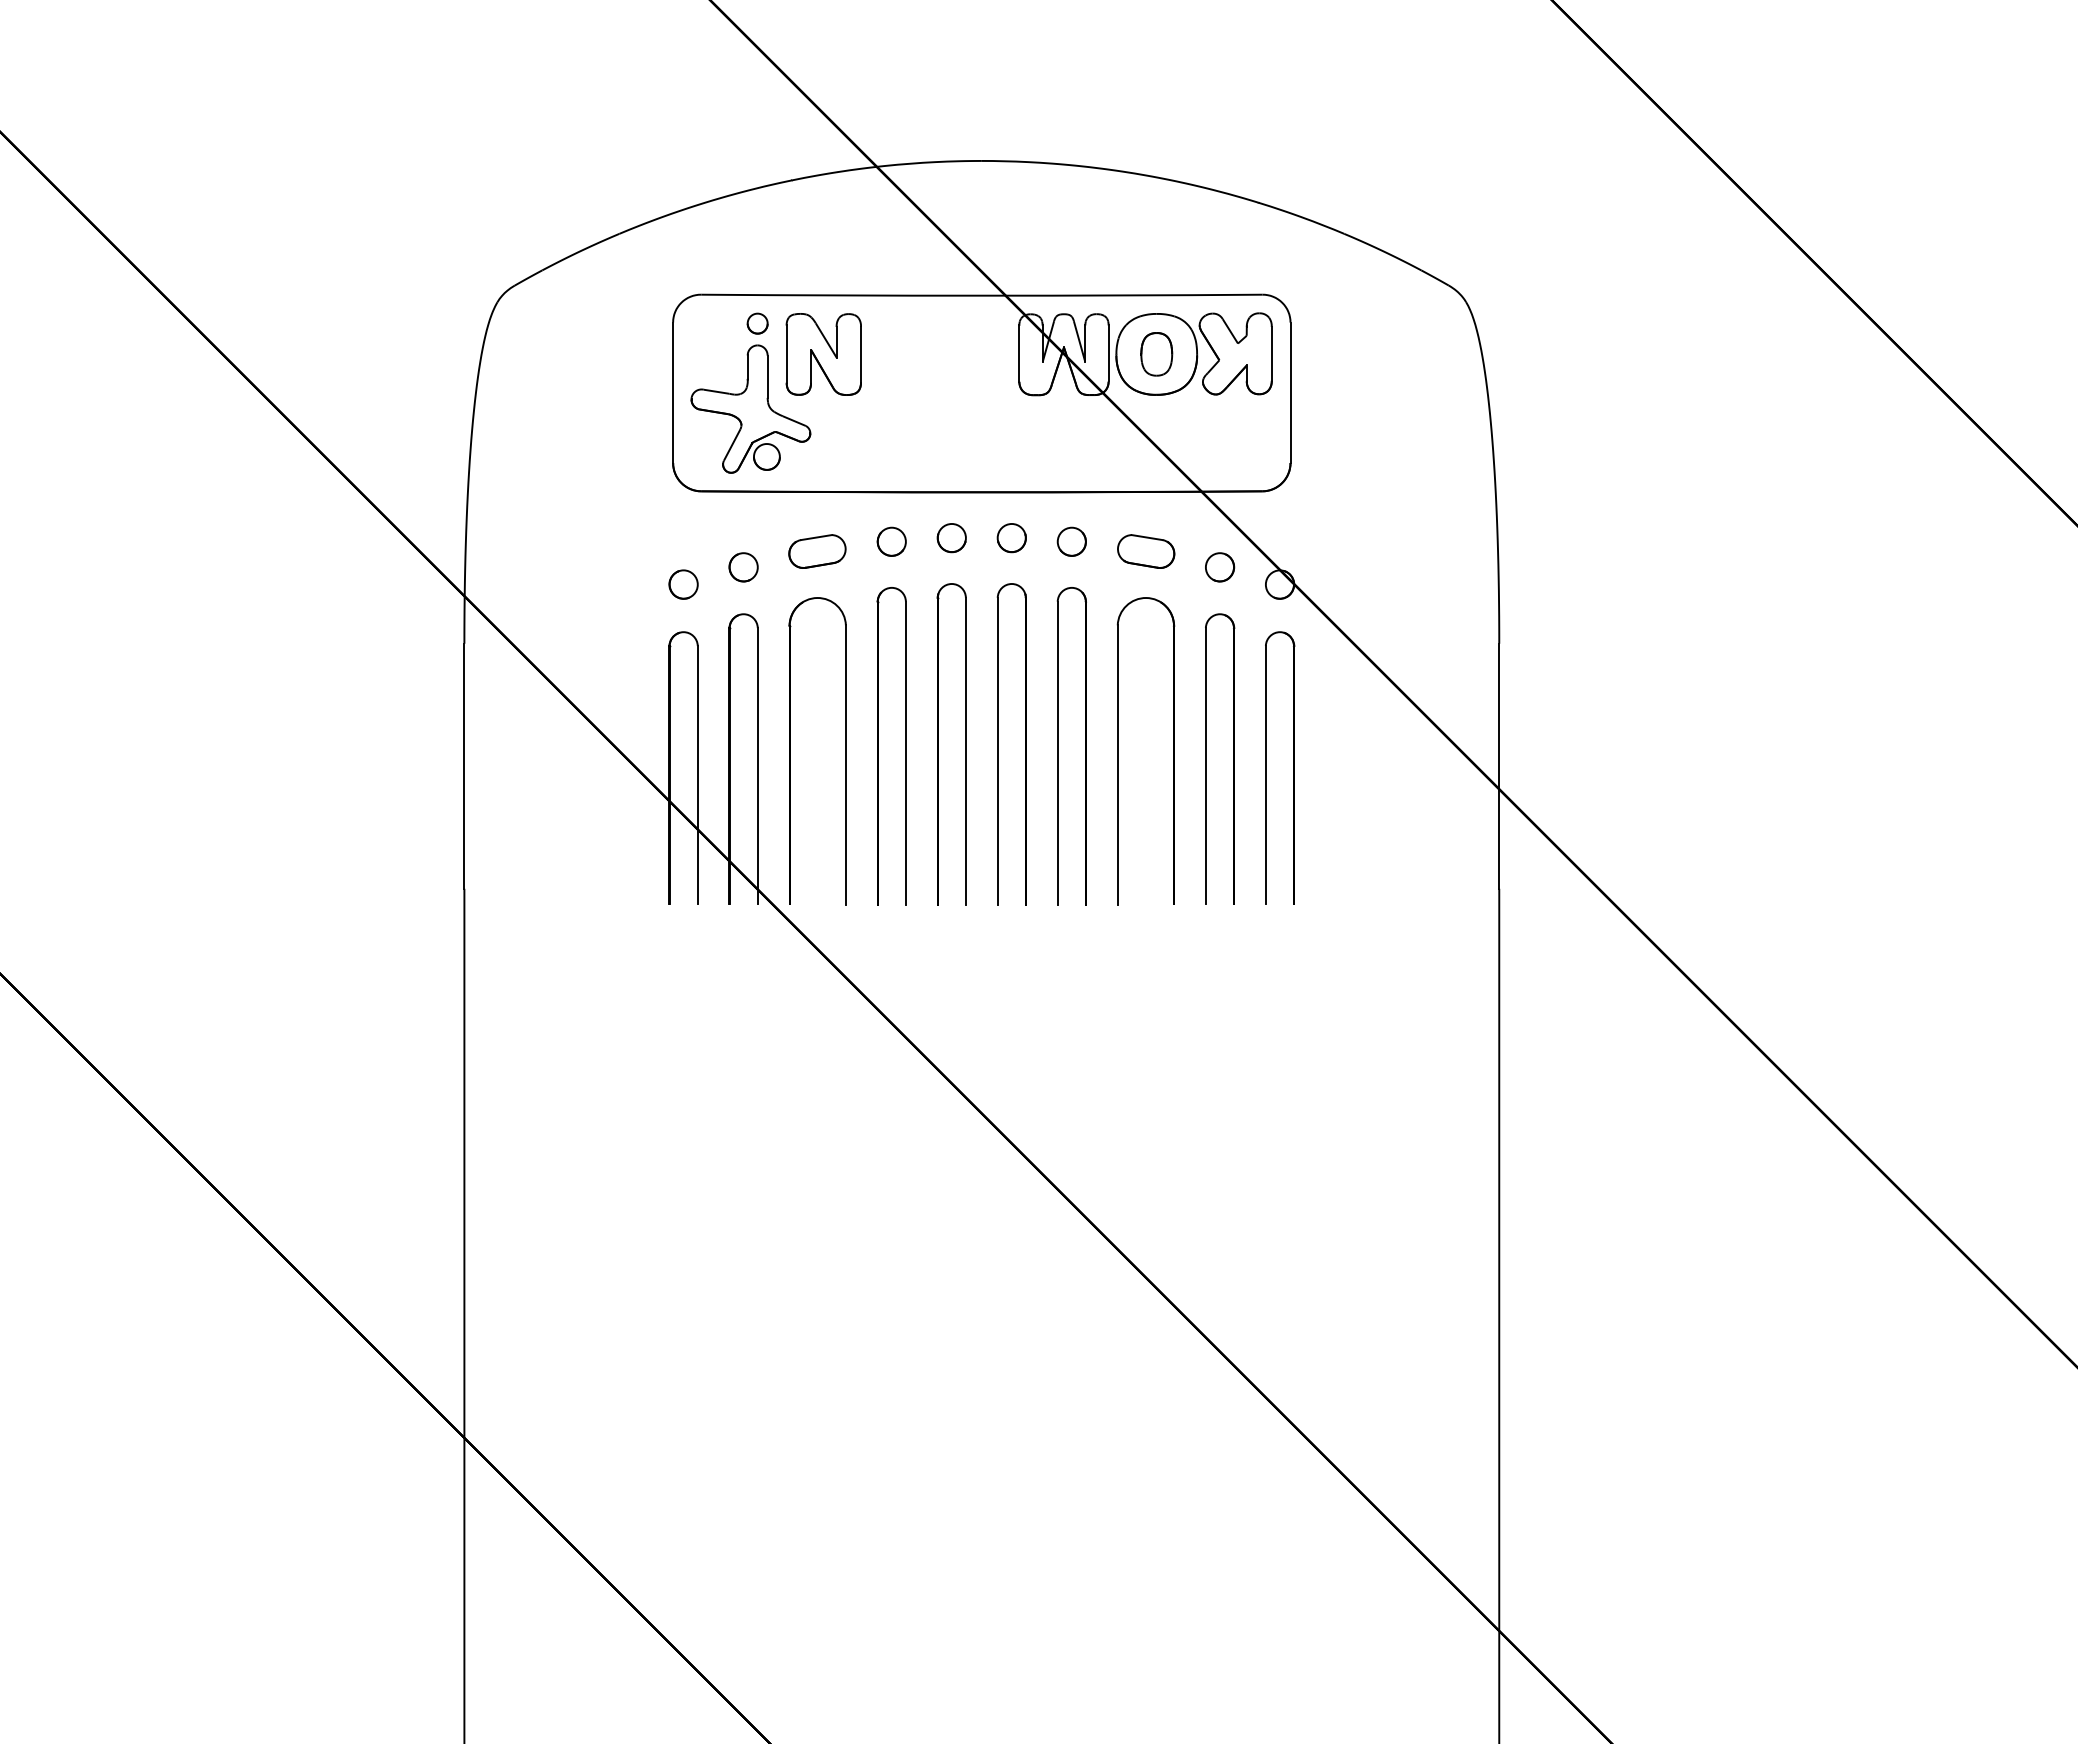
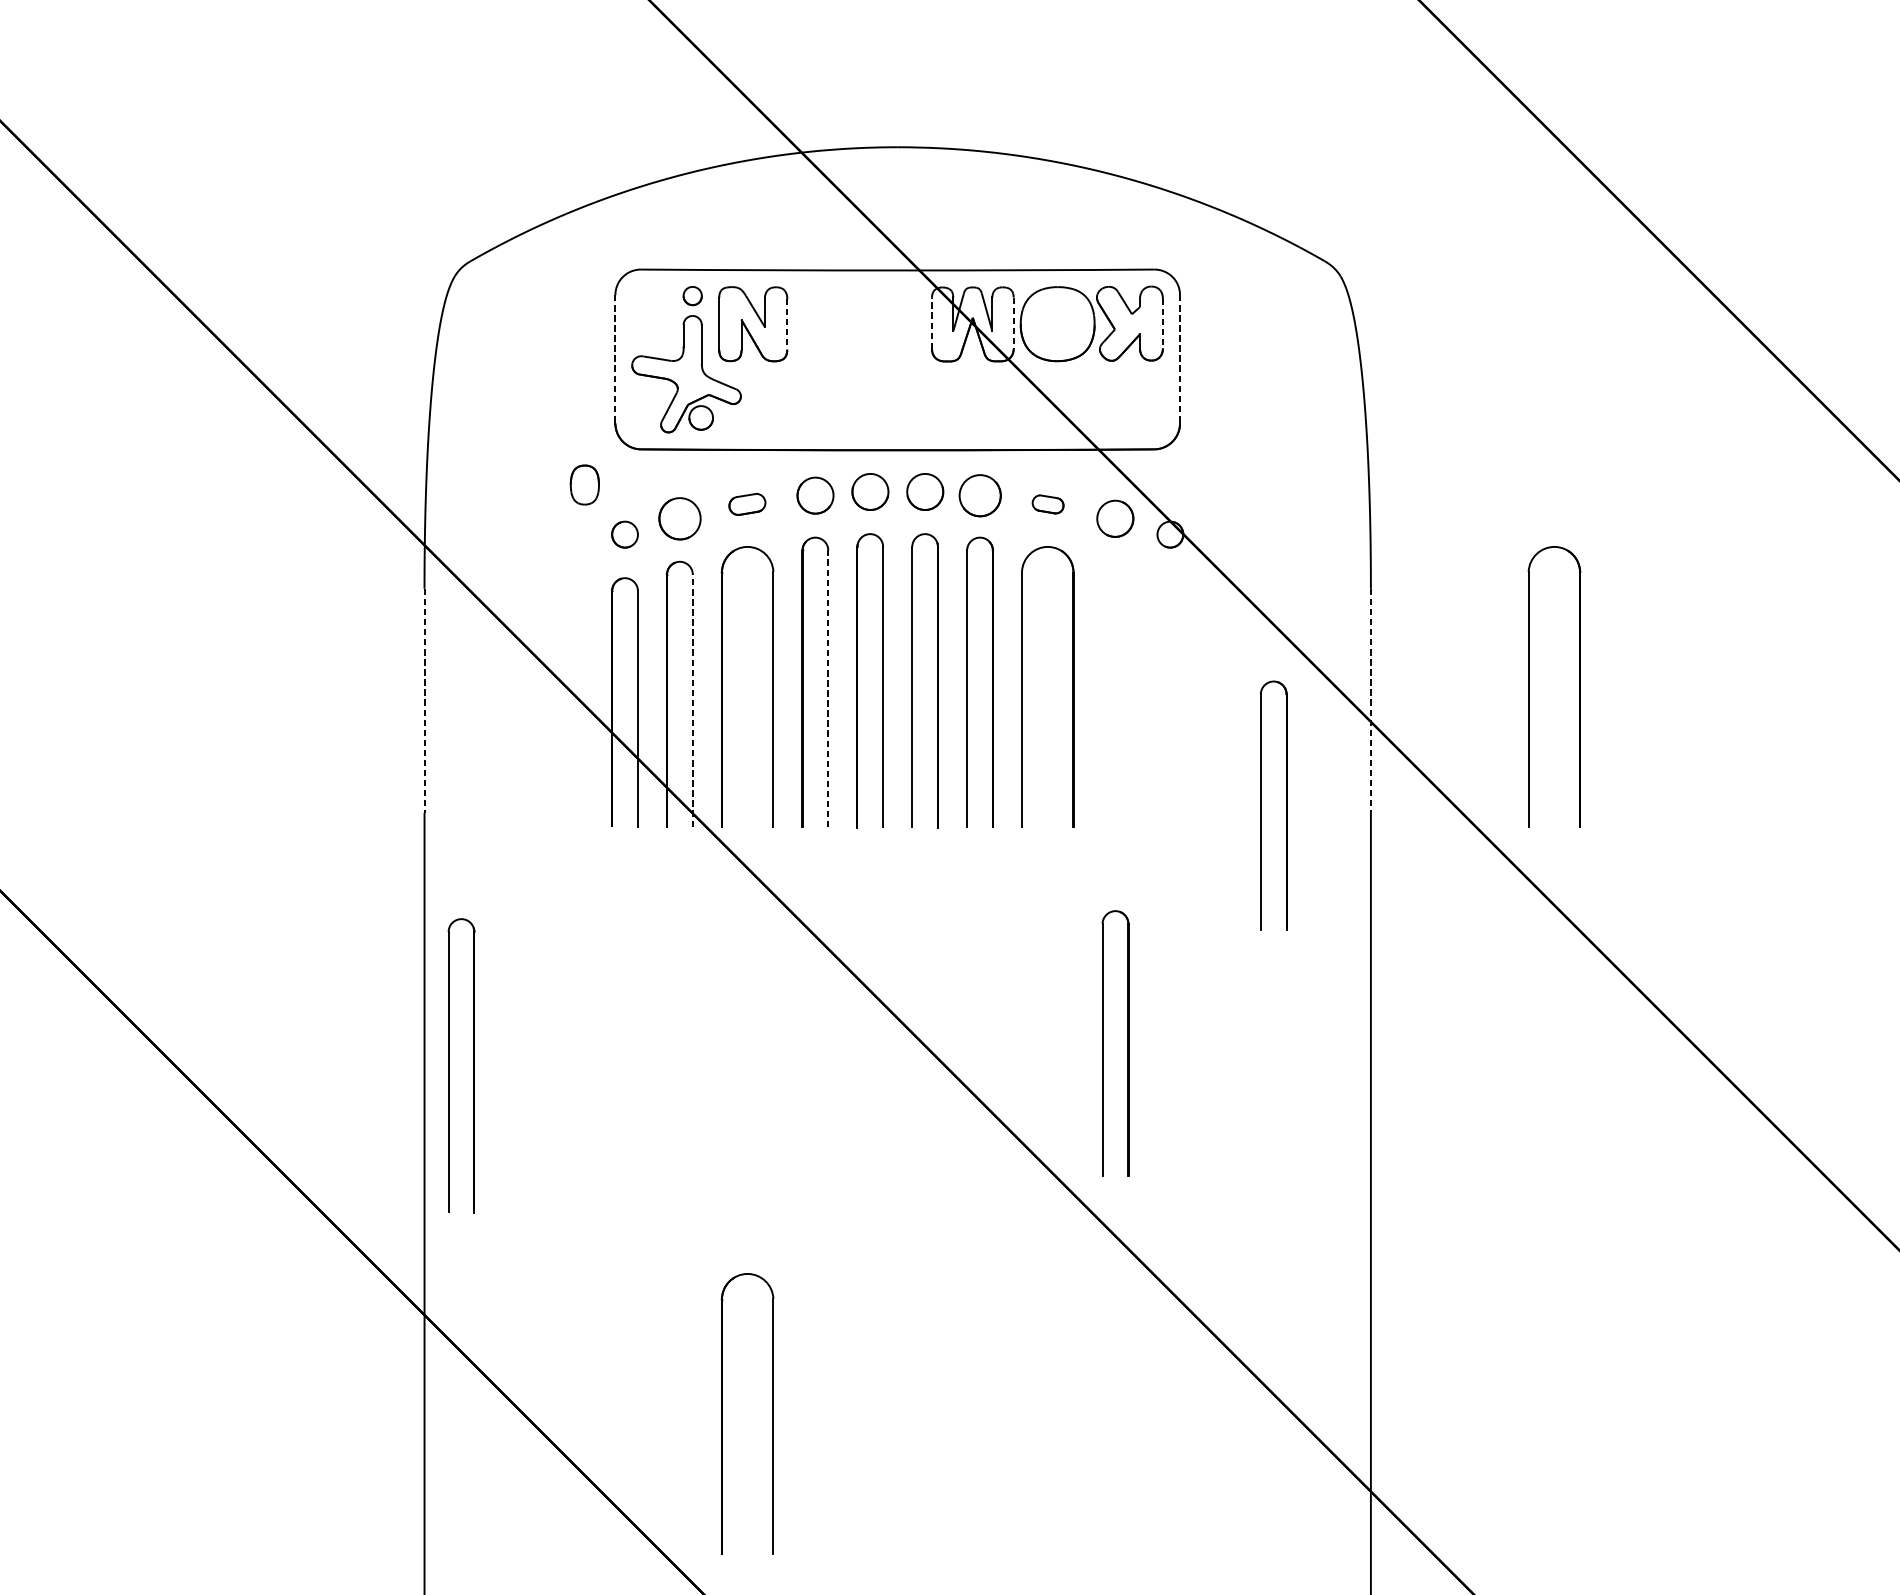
line: (1019, 353) -> (932, 323), solid -> dashed
line: (1108, 353) -> (1013, 323), solid -> dashed
line: (1271, 353) -> (1162, 323), solid -> dashed
line: (861, 354) -> (787, 324), solid -> dashed
part: (1156, 354) -> (584, 485), moved
line: (673, 393) -> (615, 359), solid -> dashed
line: (1290, 393) -> (1179, 359), solid -> dashed
part: (951, 538) -> (869, 492), size x1.4
part: (1011, 538) -> (924, 492), size x1.4
part: (891, 541) -> (815, 495), size x1.4
part: (1071, 541) -> (979, 495), size x1.6
part: (817, 551) -> (747, 504), size x0.7
part: (1146, 551) -> (1048, 504), size x0.6
part: (743, 567) -> (679, 519), size x1.6
part: (1220, 567) -> (1115, 519), size x1.4
part: (1672, 751) -> (1529, 687), added
line: (905, 753) -> (827, 689), solid -> dashed
part: (1233, 758) -> (1127, 1043), moved
line: (757, 765) -> (692, 700), solid -> dashed
line: (464, 766) -> (424, 701), solid -> dashed
line: (1499, 766) -> (1371, 701), solid -> dashed
part: (1293, 767) -> (1286, 805), moved
part: (491, 1165) -> (449, 1065), added
part: (790, 1546) -> (722, 1414), added

